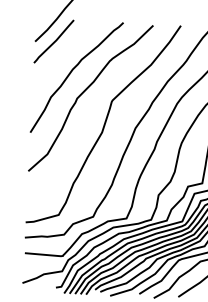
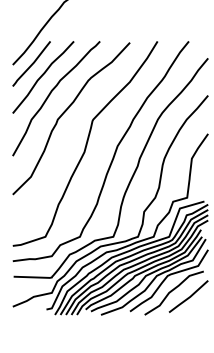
curve: (64, 54) -> (42, 76), added

